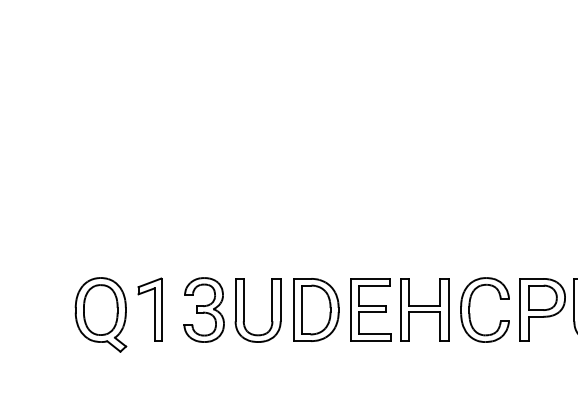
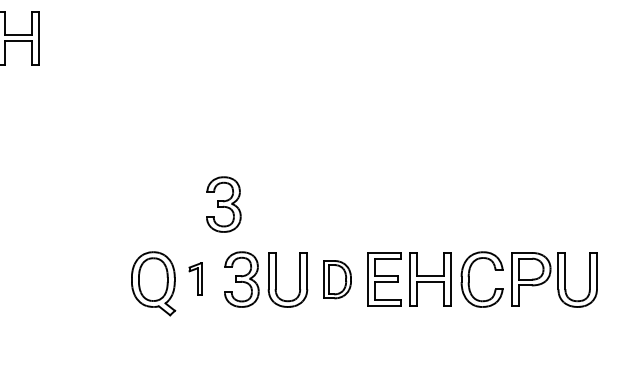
part: (182, 222) -> (223, 204), added
part: (150, 308) -> (195, 278), size x0.6
part: (316, 309) -> (337, 279), size x0.7

